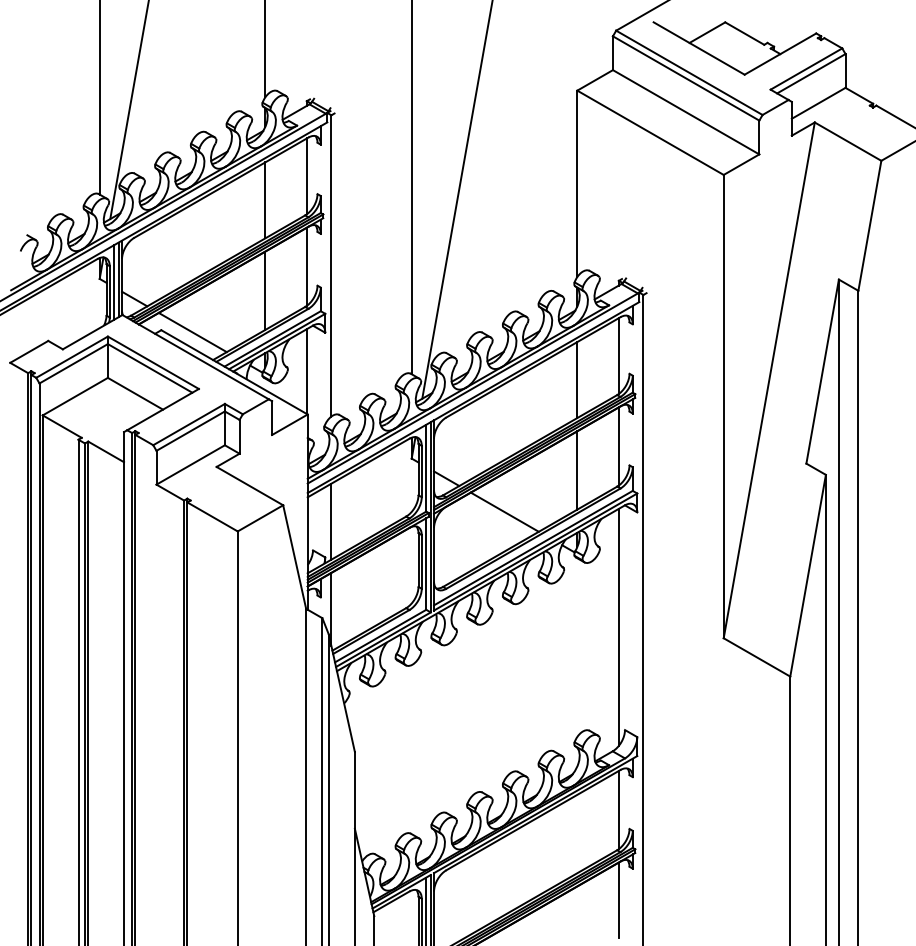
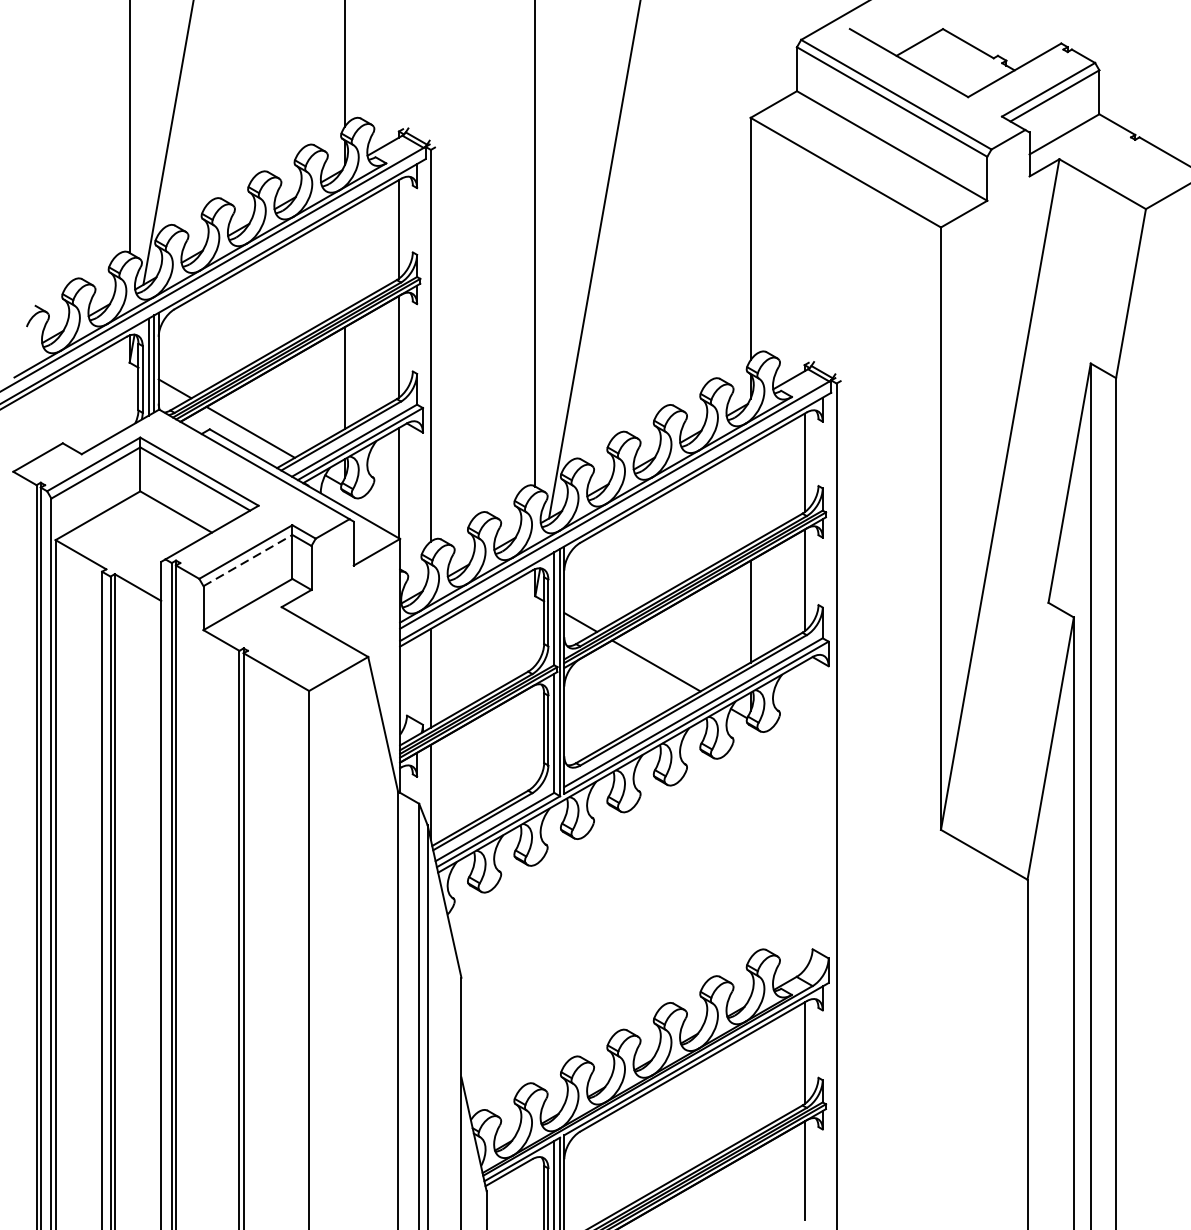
line: (265, 200) -> (345, 260), removed
line: (577, 380) -> (750, 494), removed
line: (191, 430) -> (248, 559), solid -> dashed
line: (618, 626) -> (804, 814), removed

